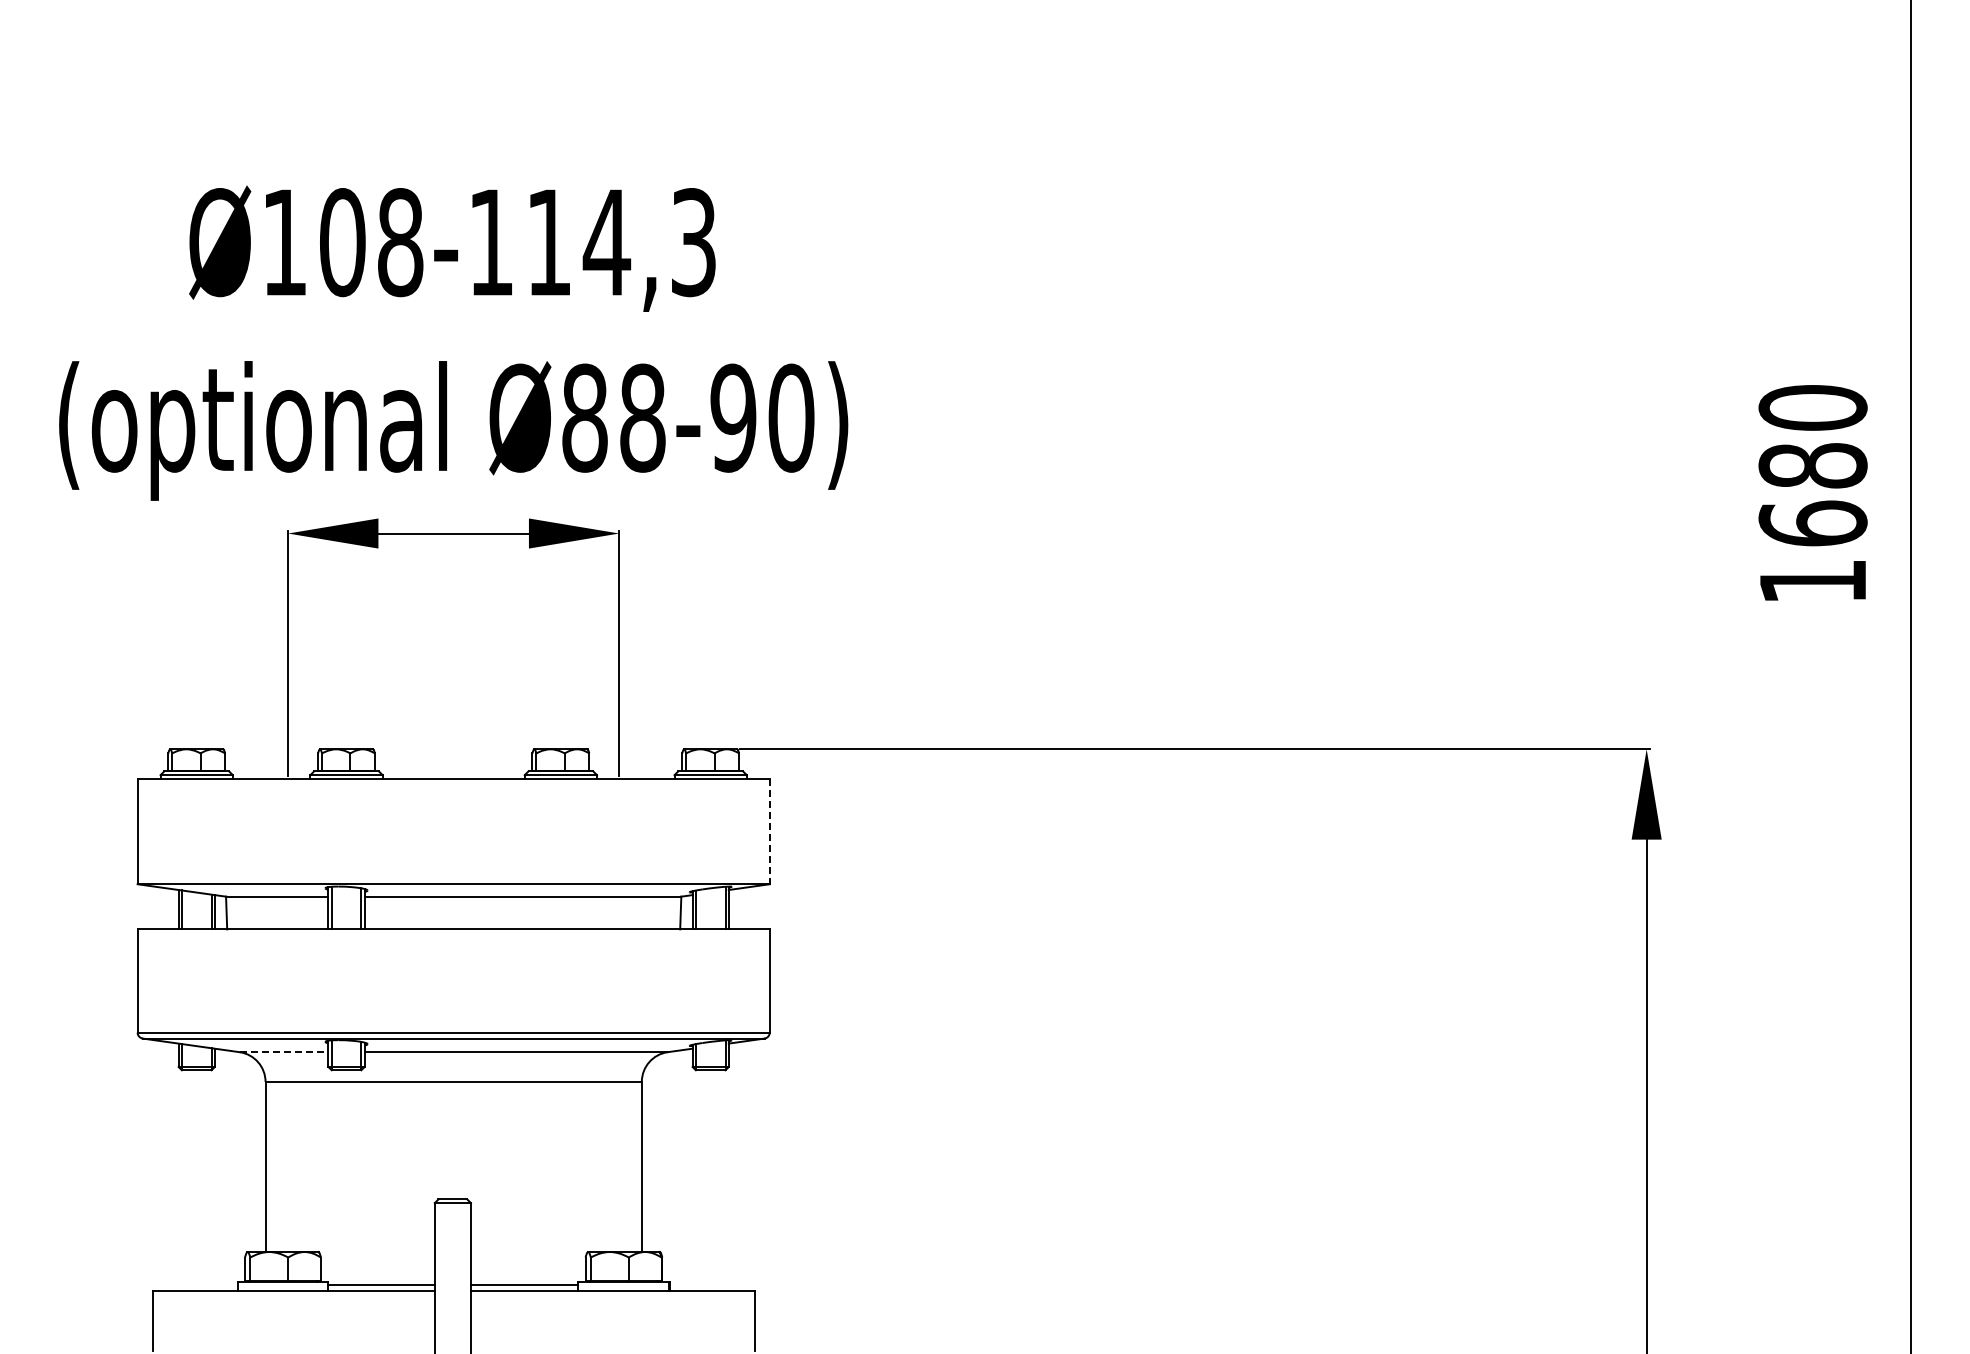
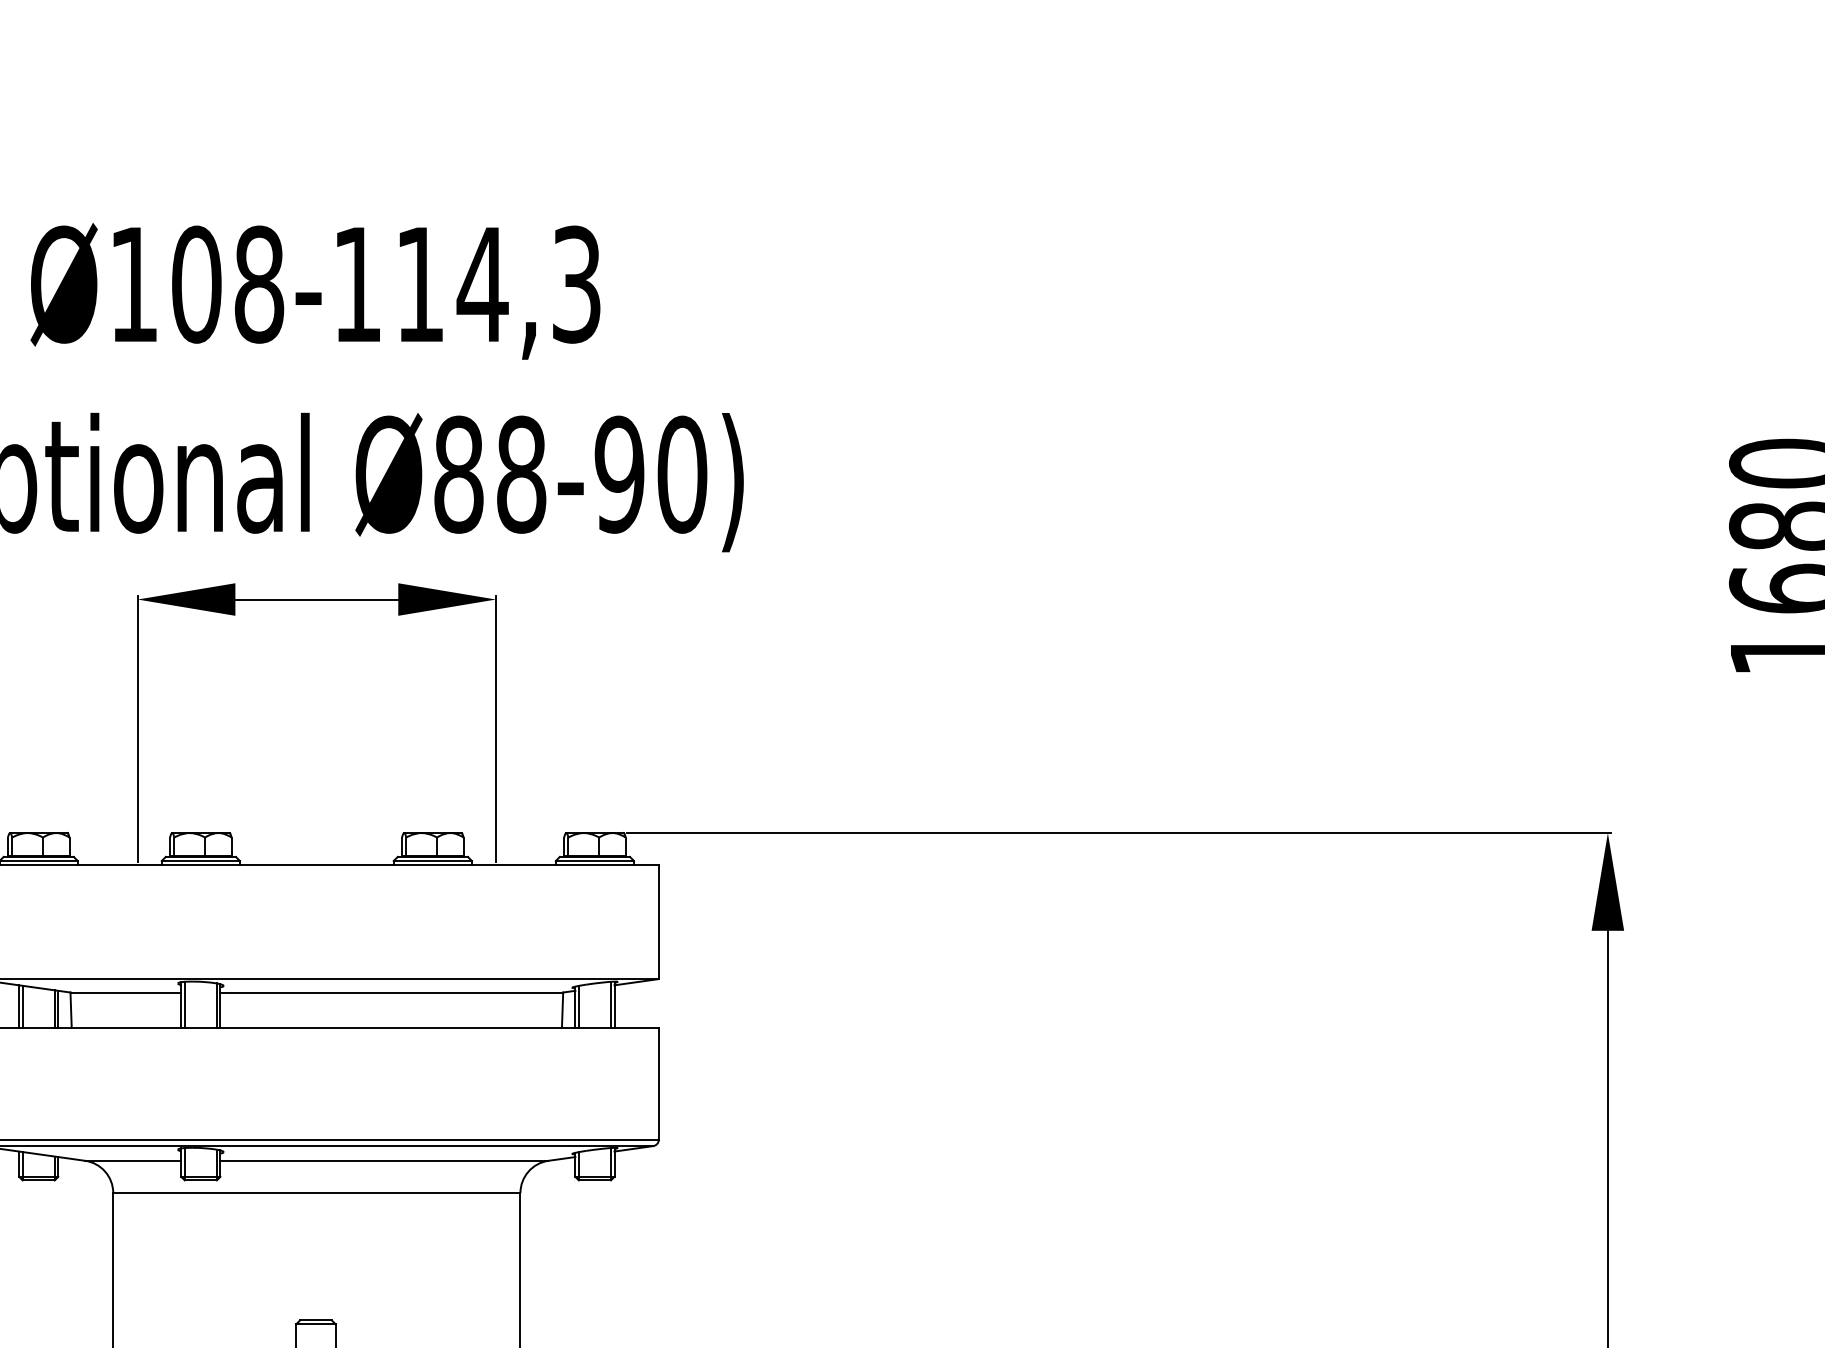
line: (769, 831) -> (658, 921), dashed -> solid
line: (284, 1052) -> (133, 1161), dashed -> solid

